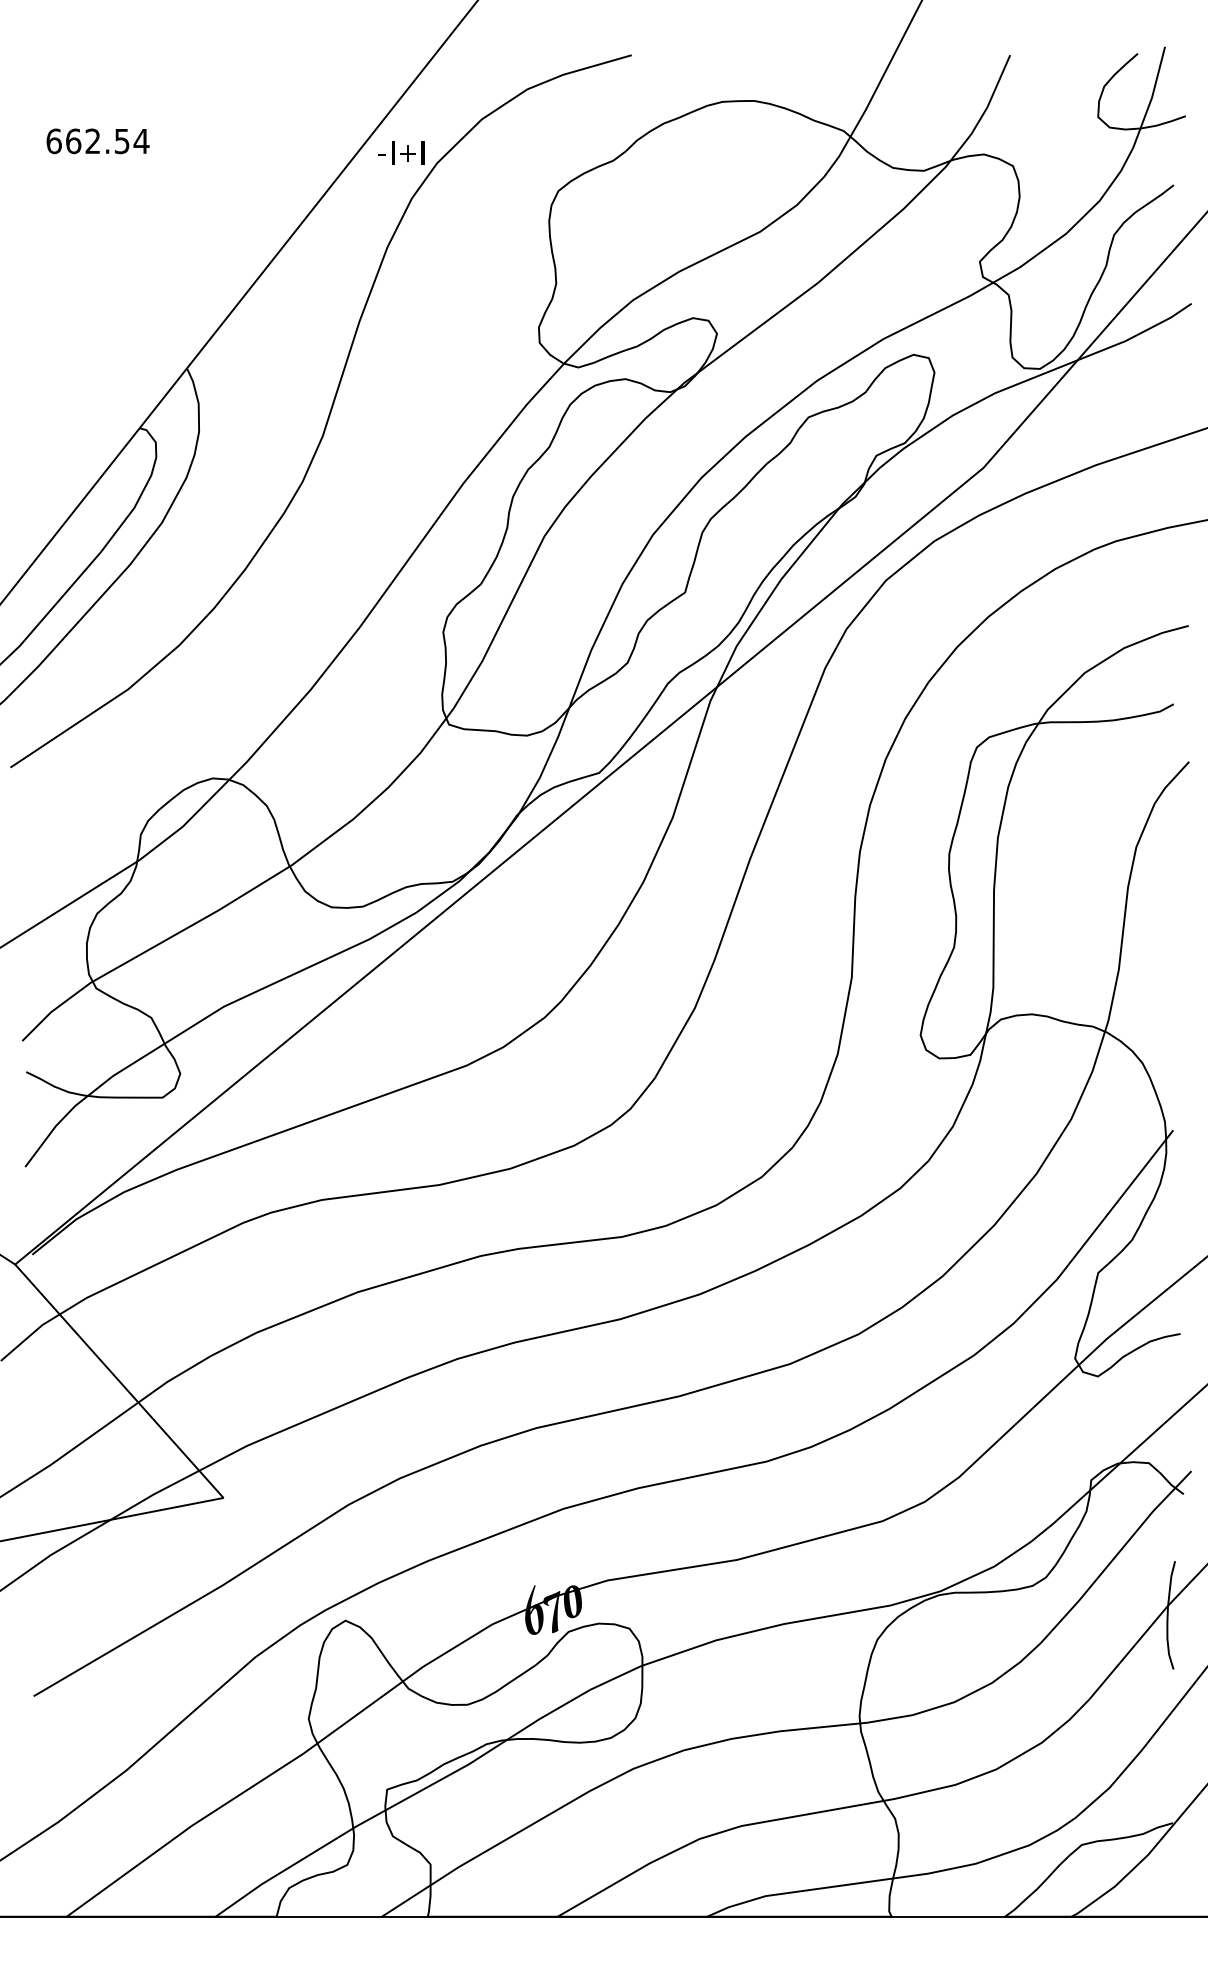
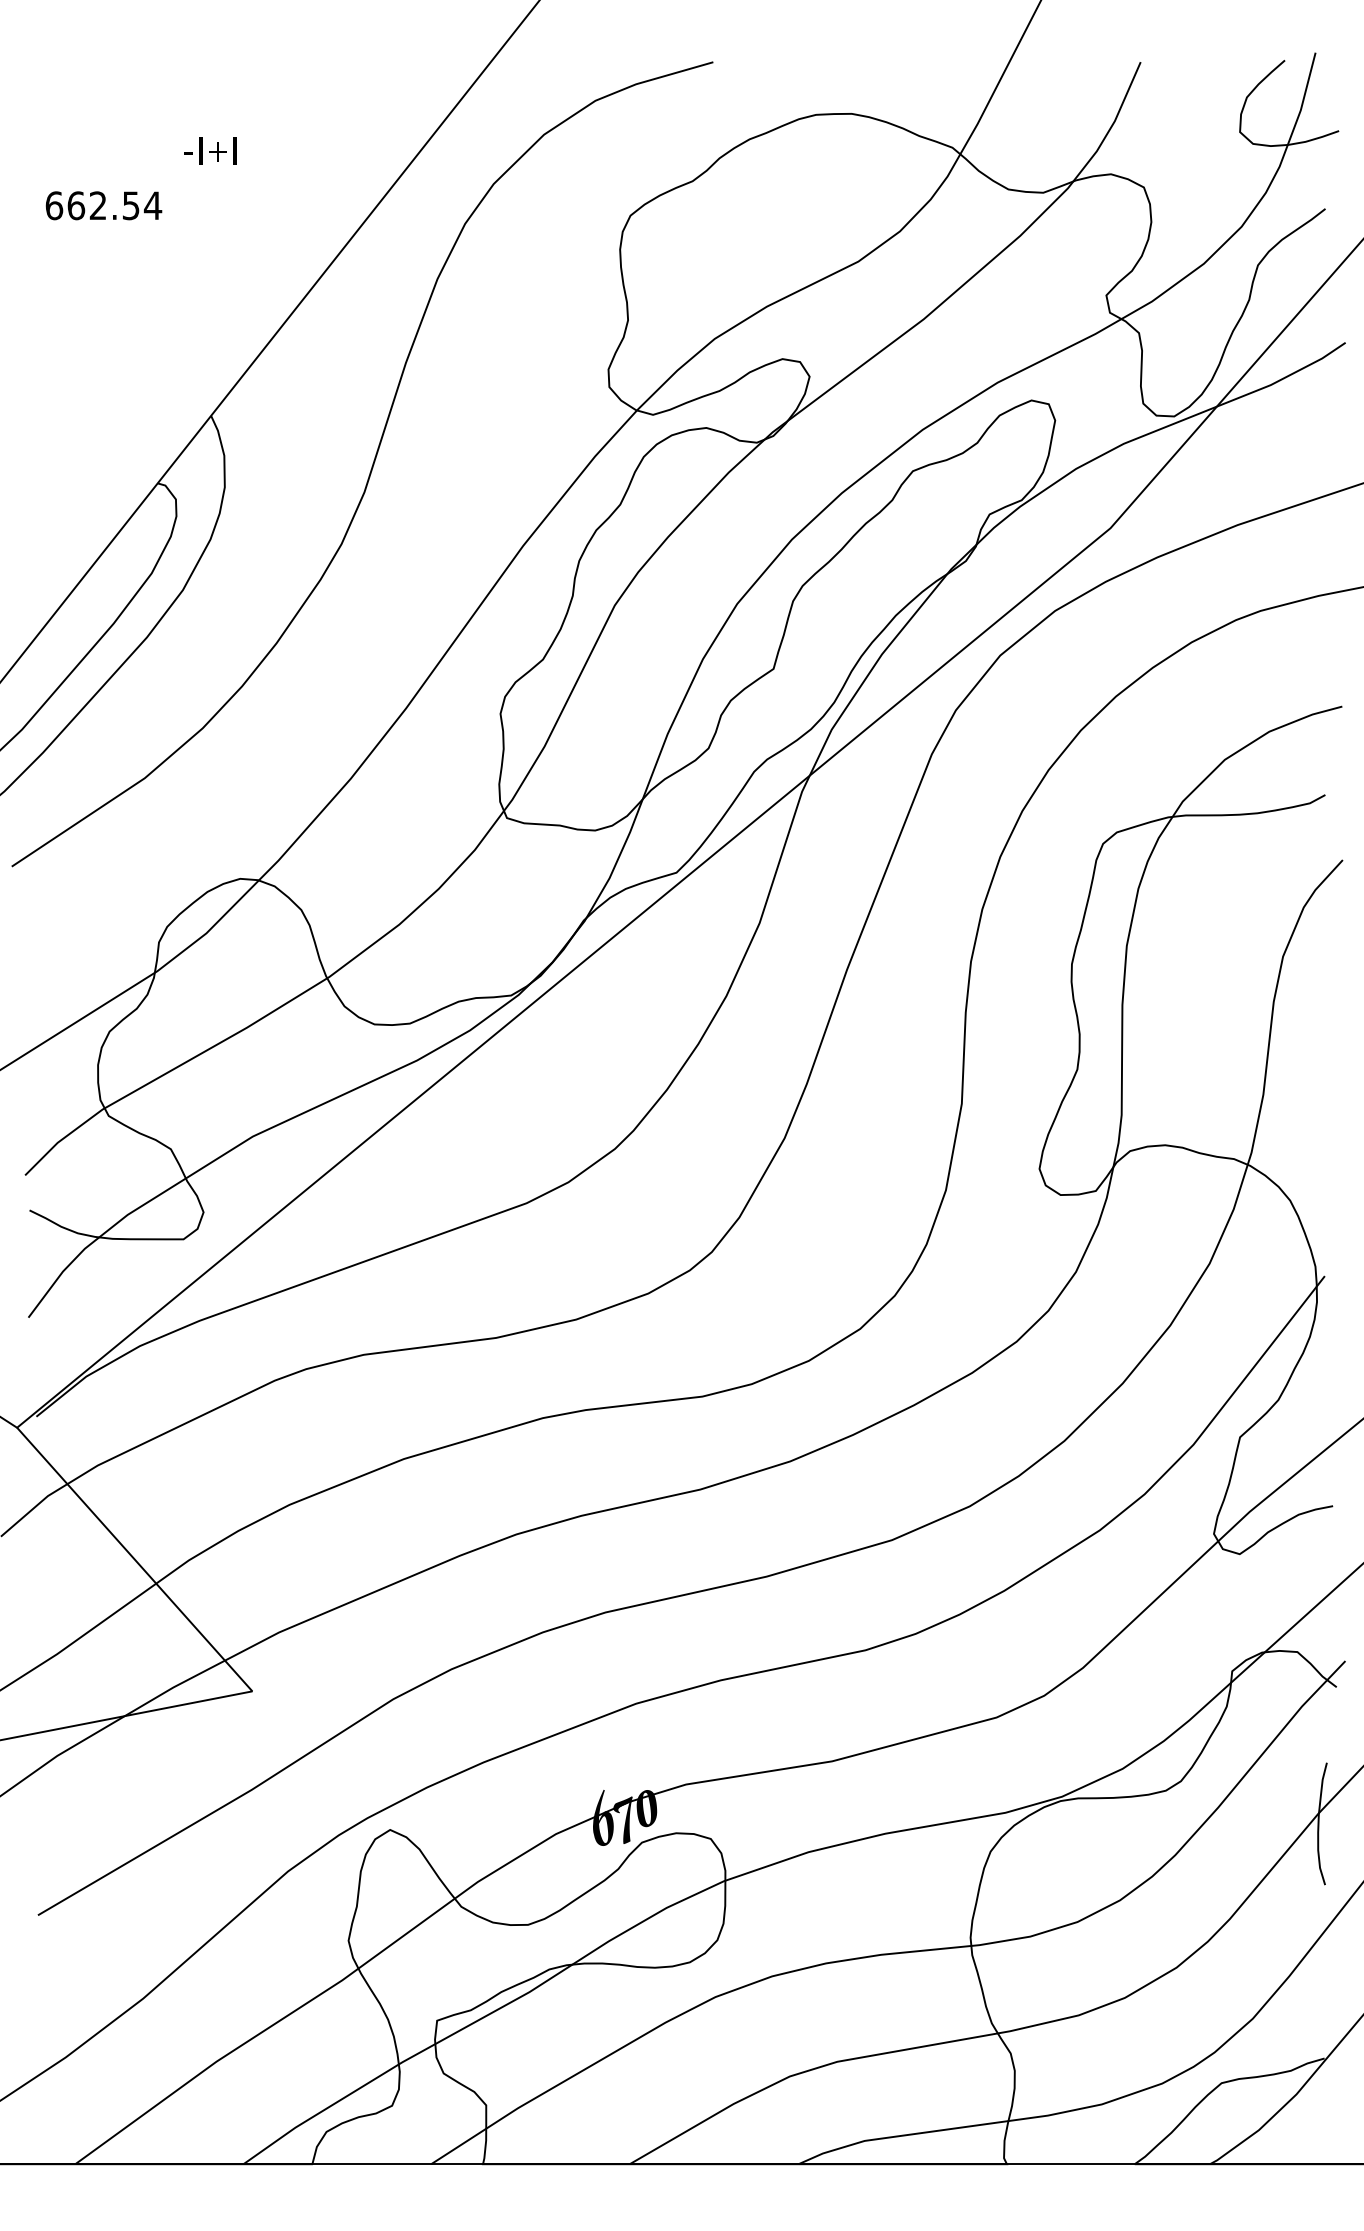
text: (97, 141) -> (103, 205), moved
text: (401, 152) -> (210, 150), moved

